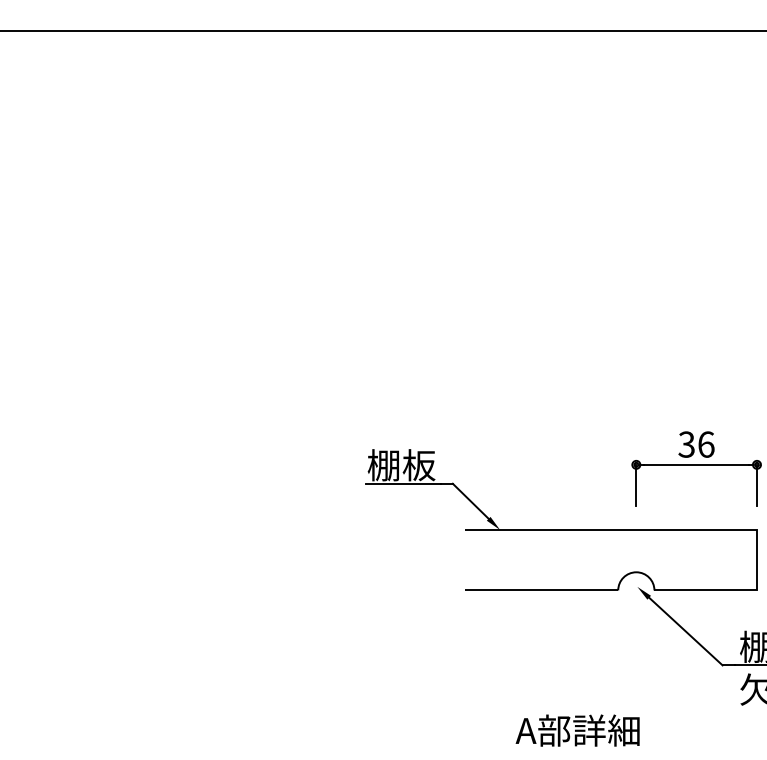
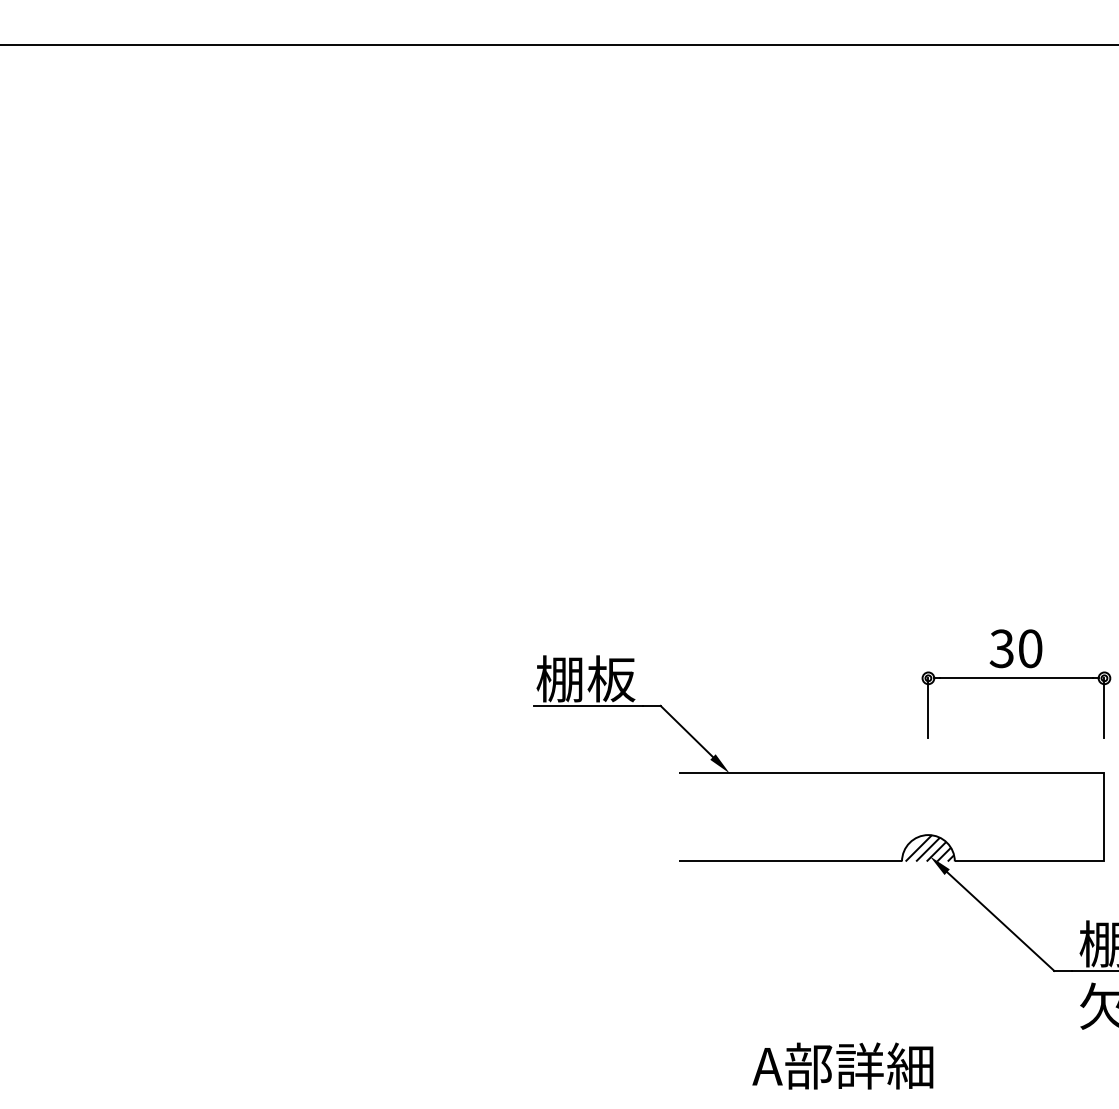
text: (706, 444) -> (1030, 648), 36 -> 30
hatch: (636, 581) -> (928, 848), added

